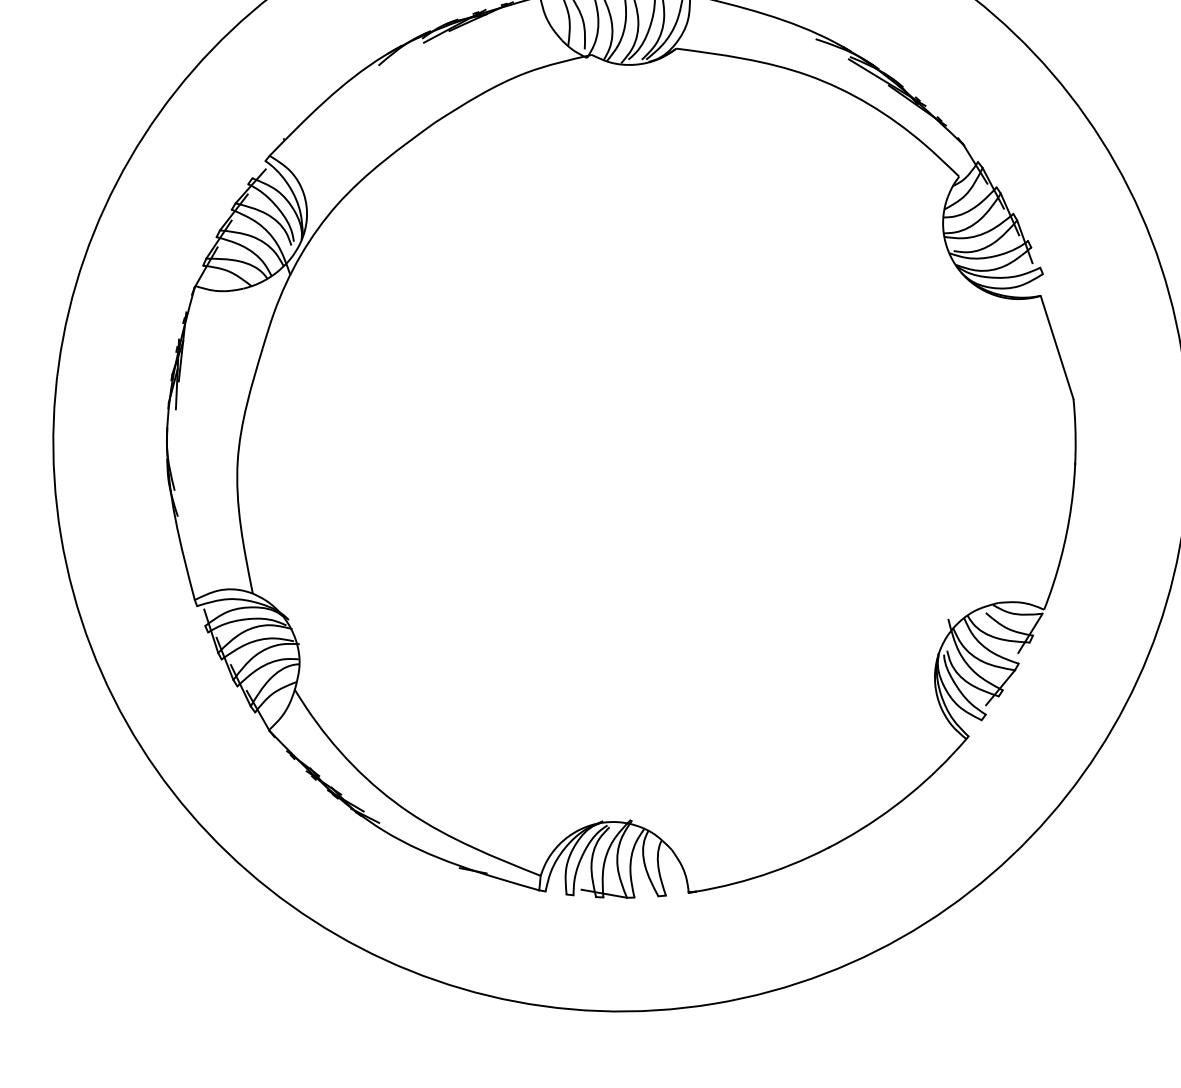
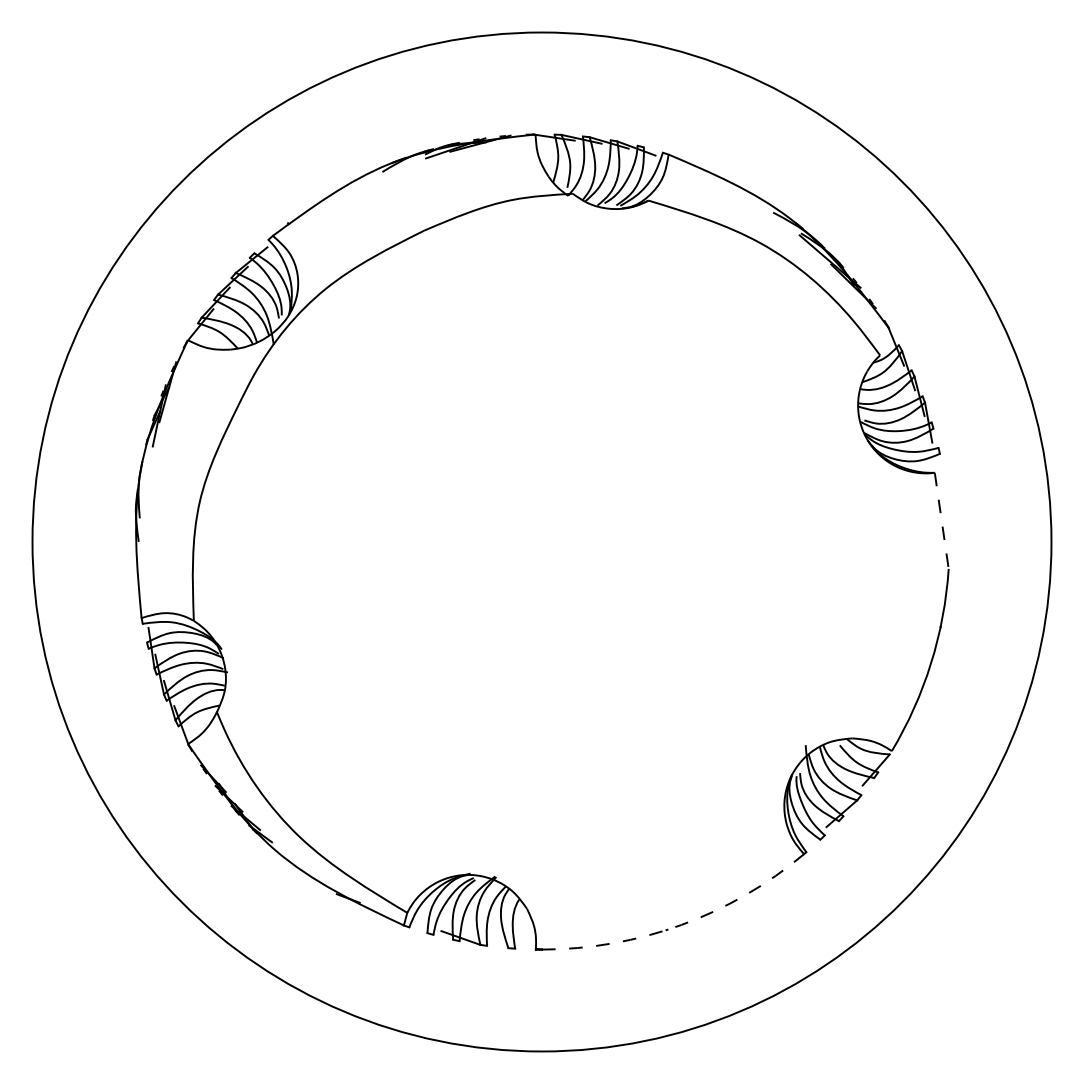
line: (1056, 347) -> (941, 520), solid -> dashed
arc: (844, 838) -> (681, 924), solid -> dashed

